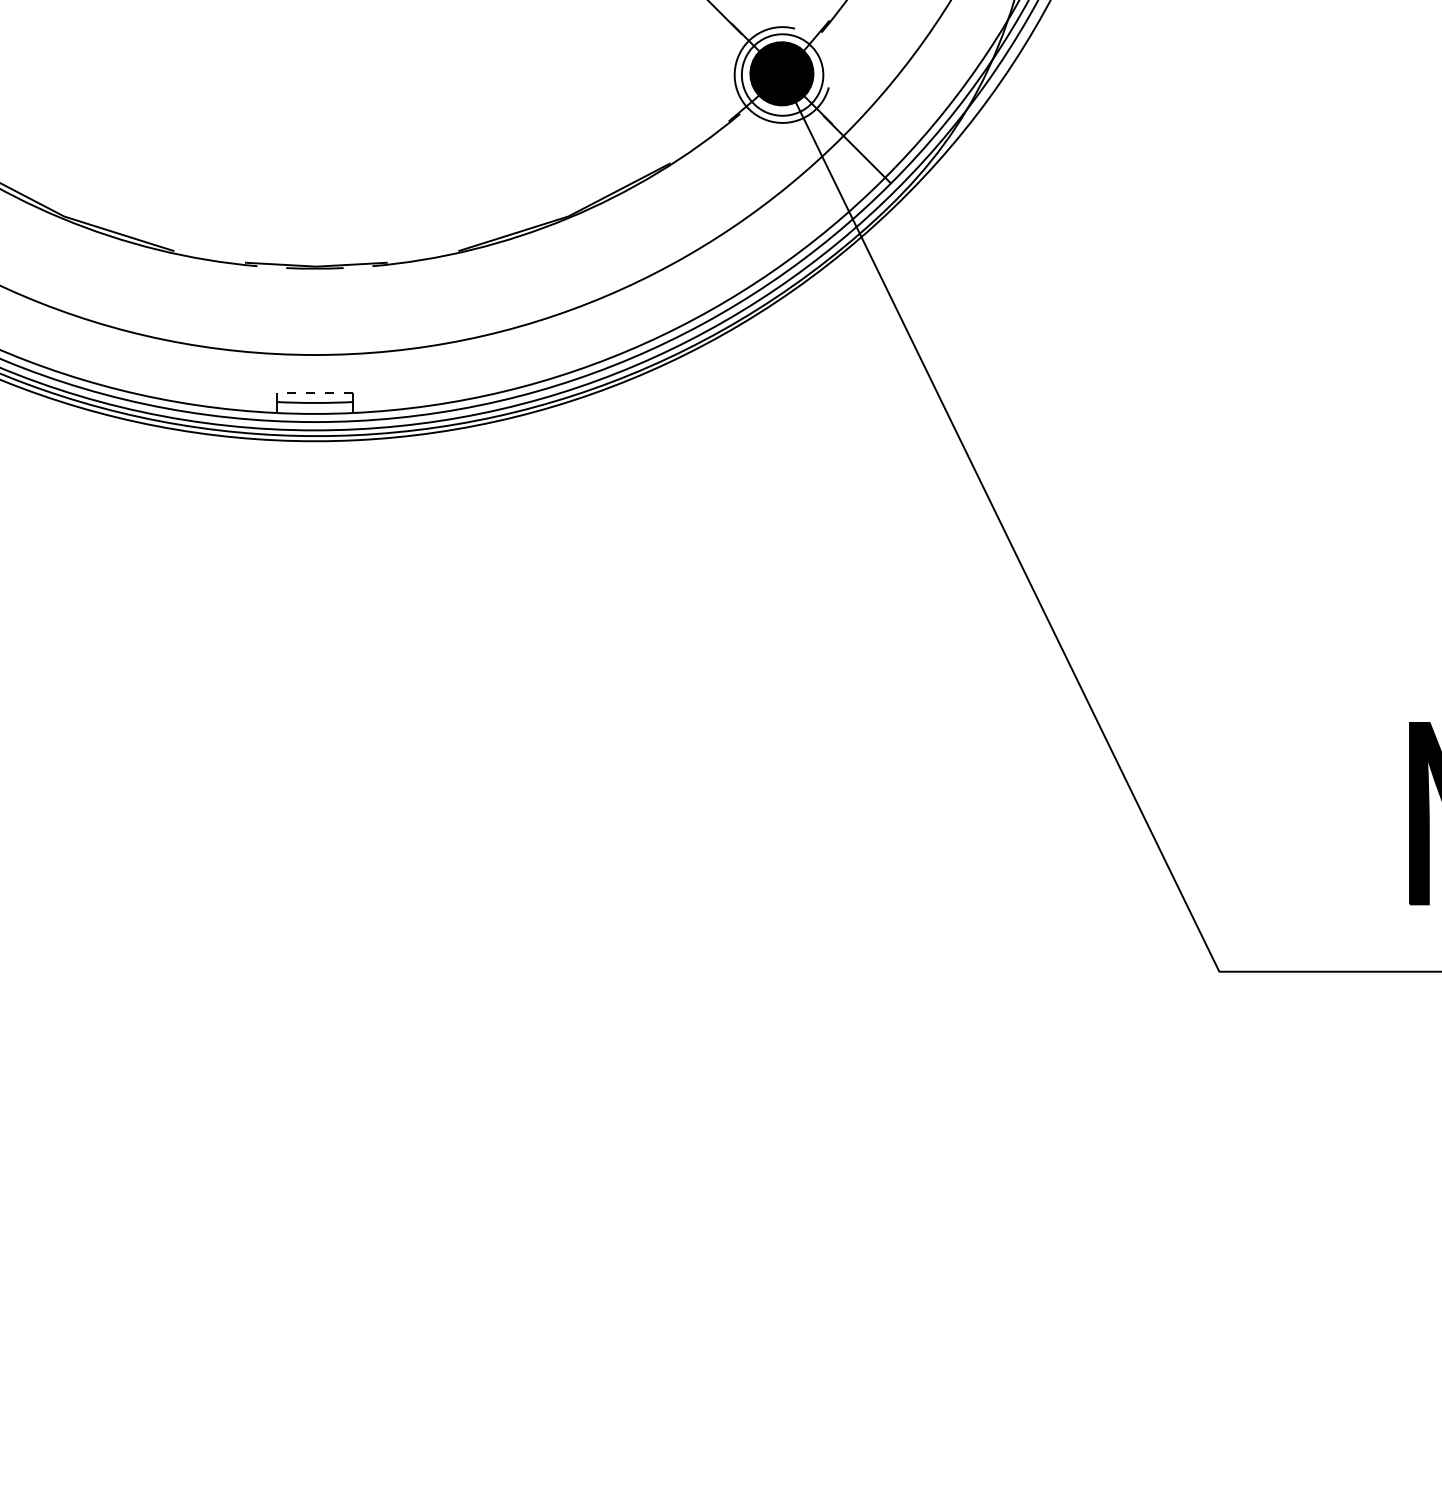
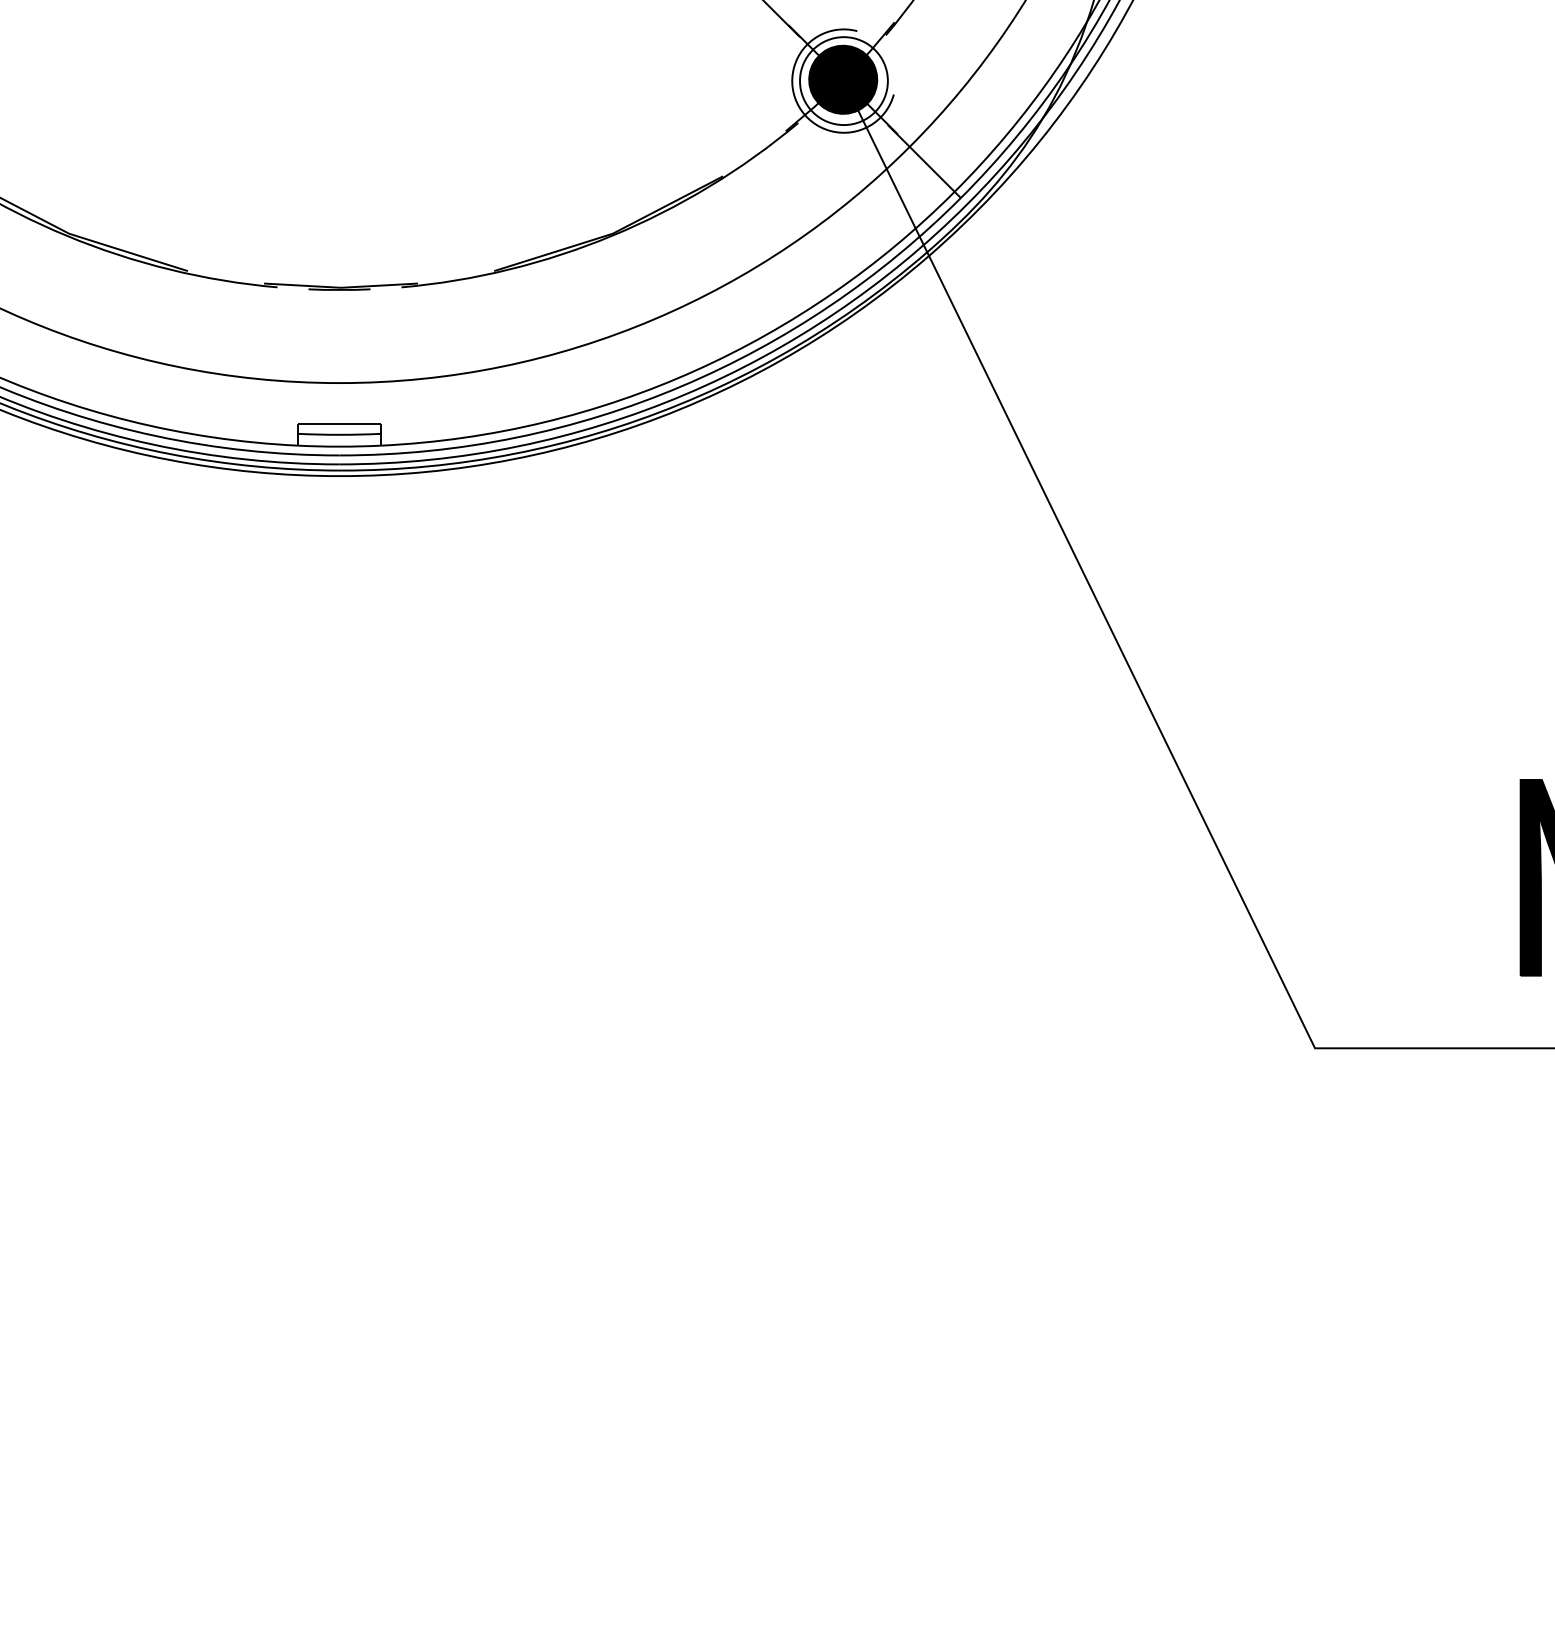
line: (314, 393) -> (339, 424), dashed -> solid

